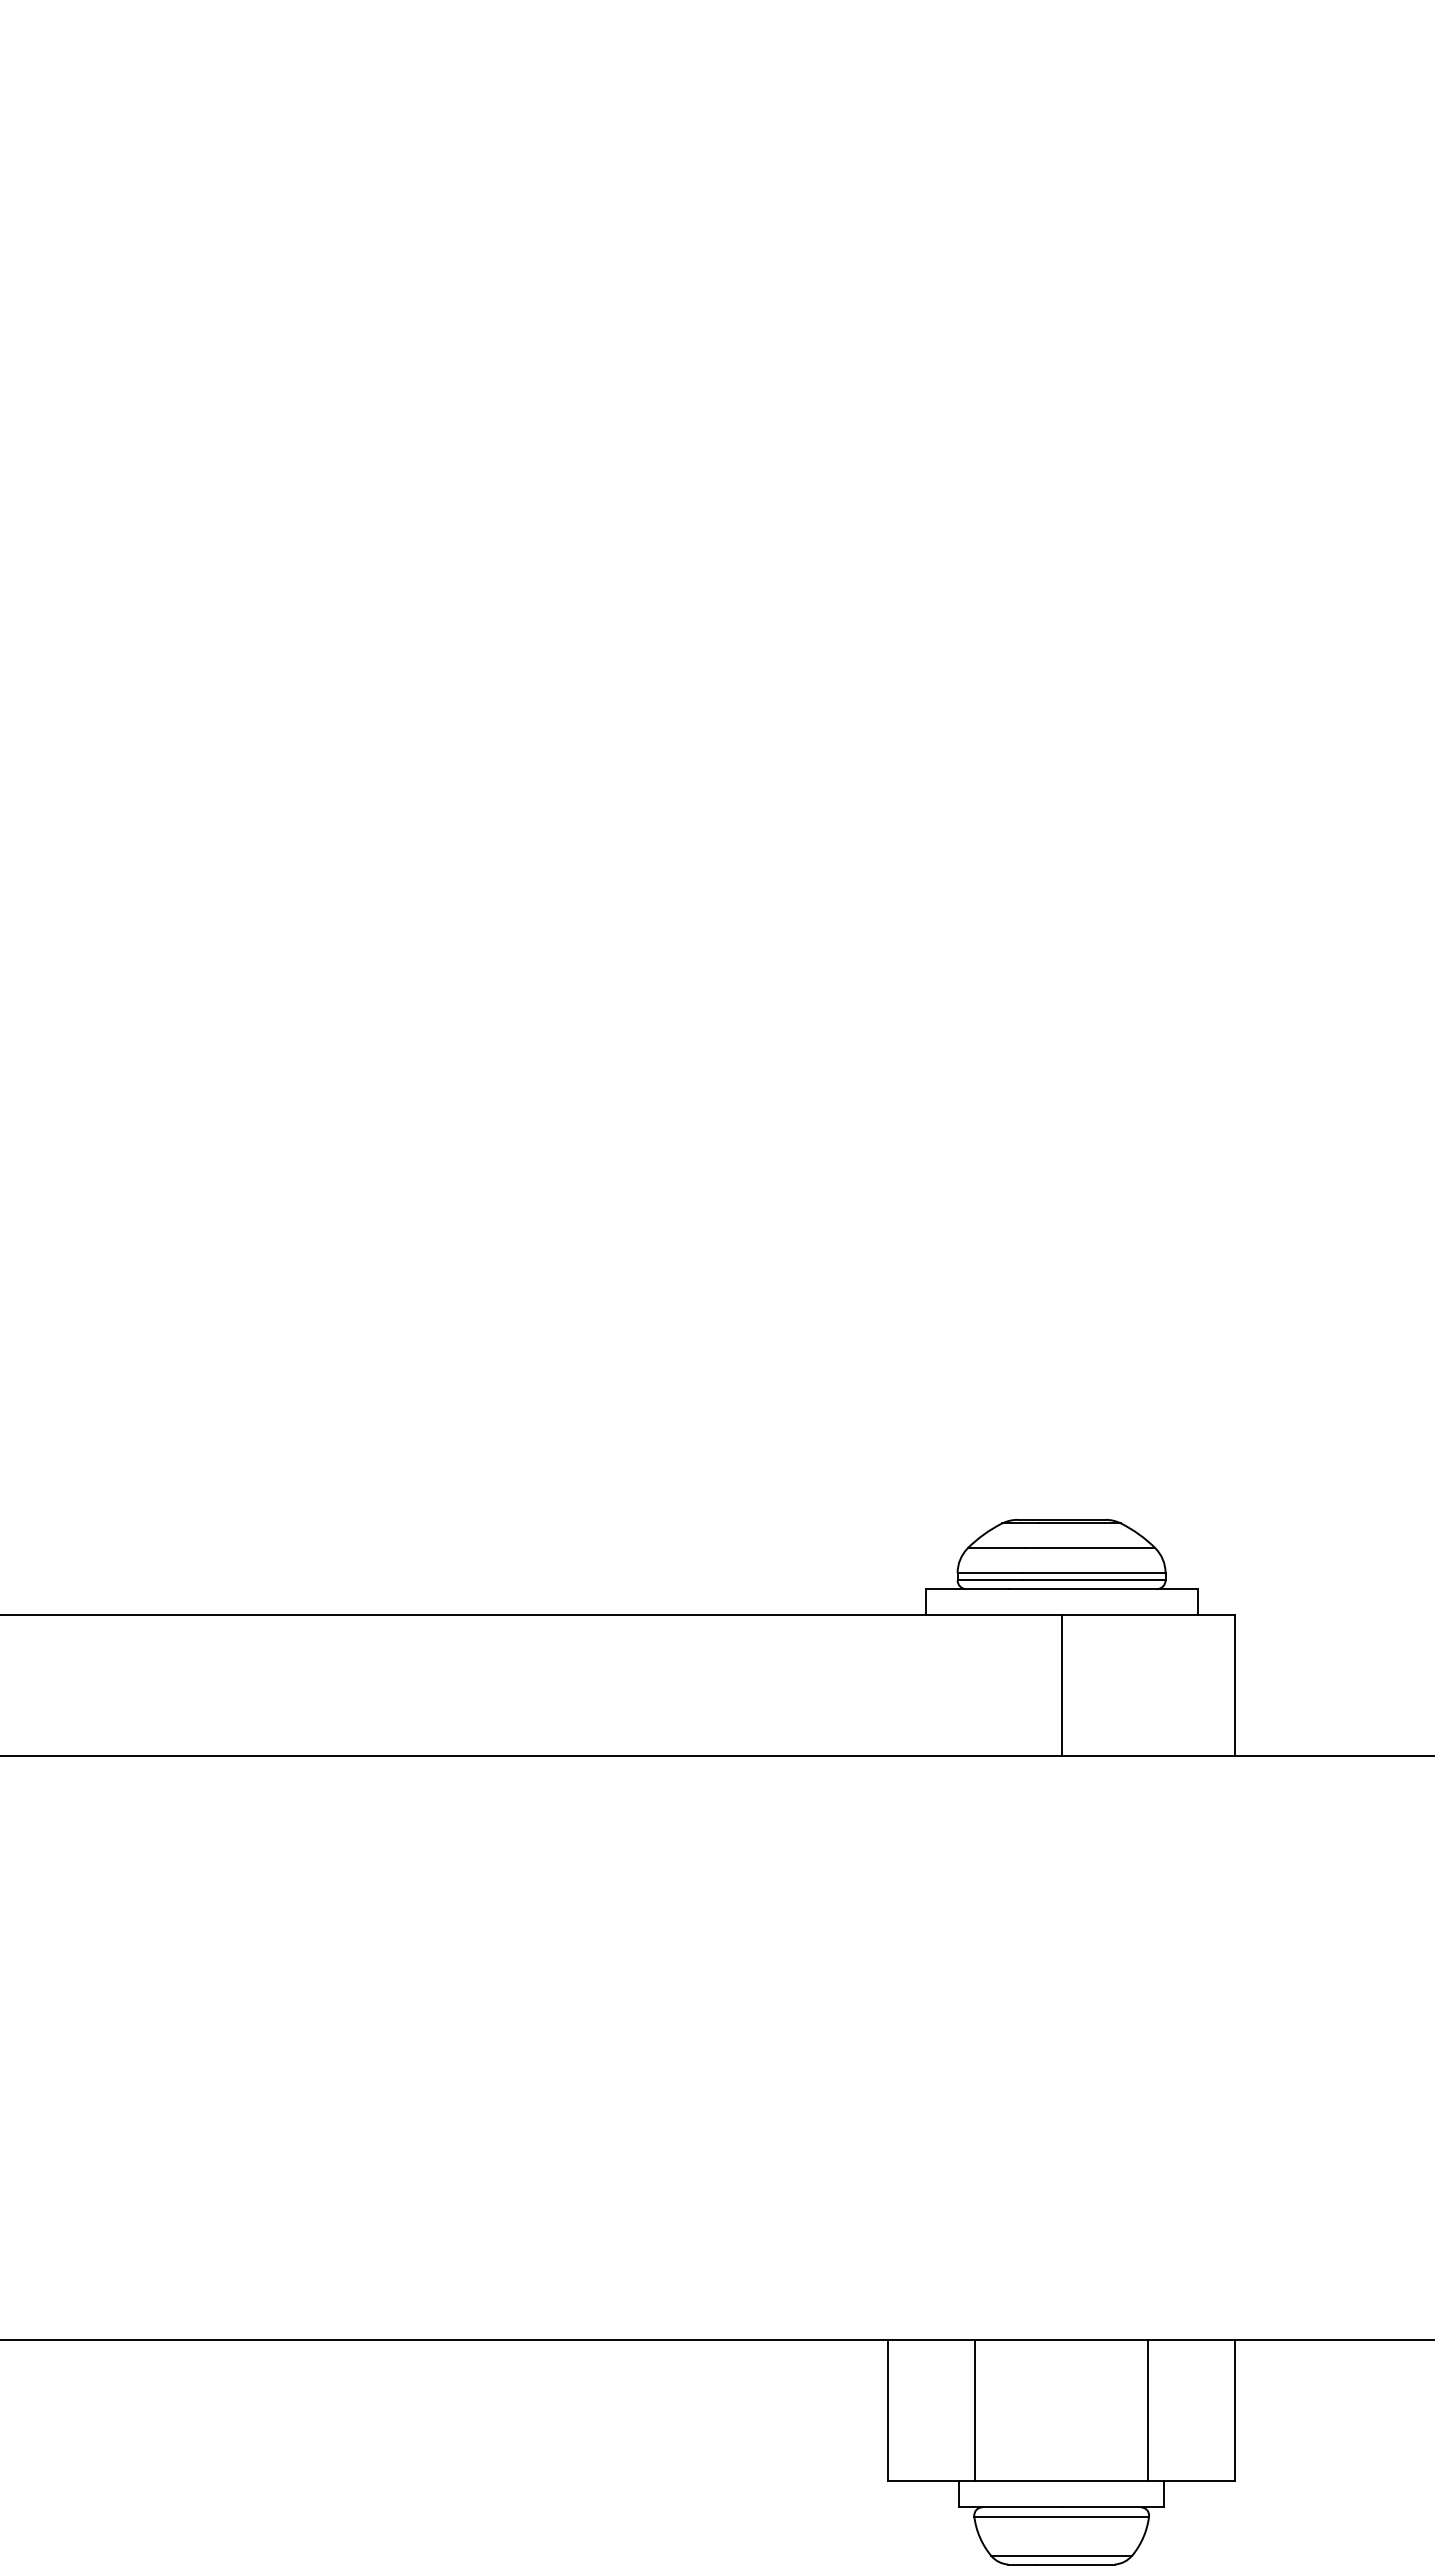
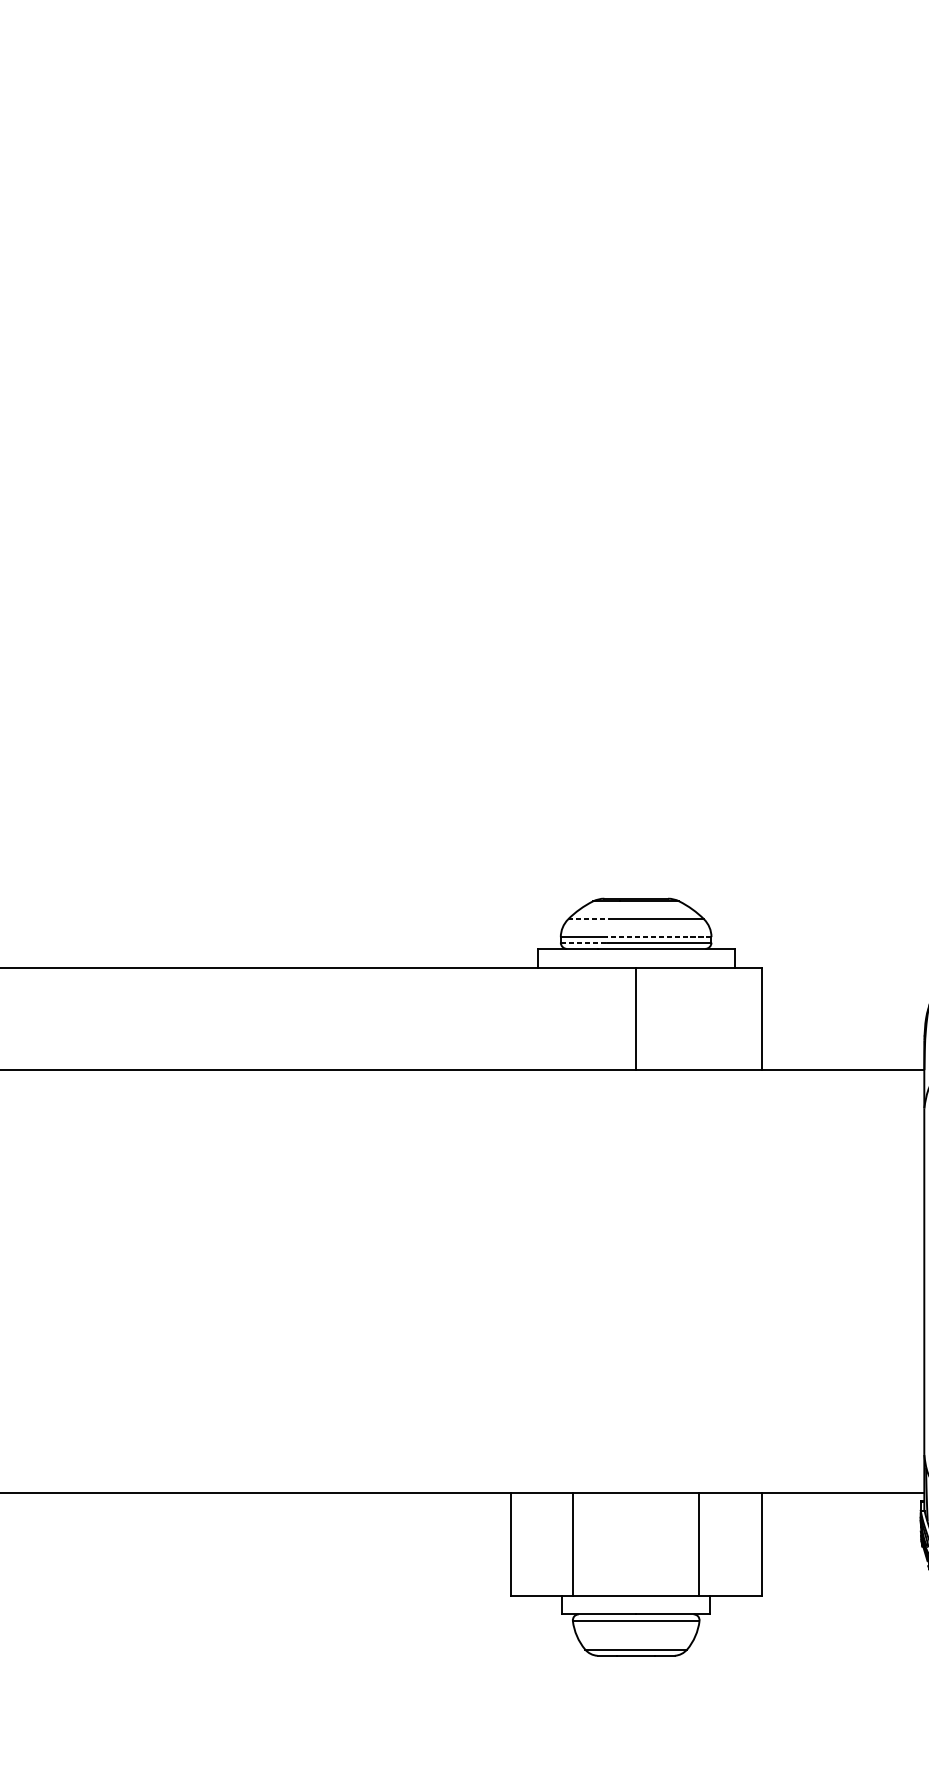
line: (996, 1548) -> (588, 919), solid -> dashed
line: (1093, 1572) -> (659, 936), solid -> dashed
line: (990, 1580) -> (584, 942), solid -> dashed

